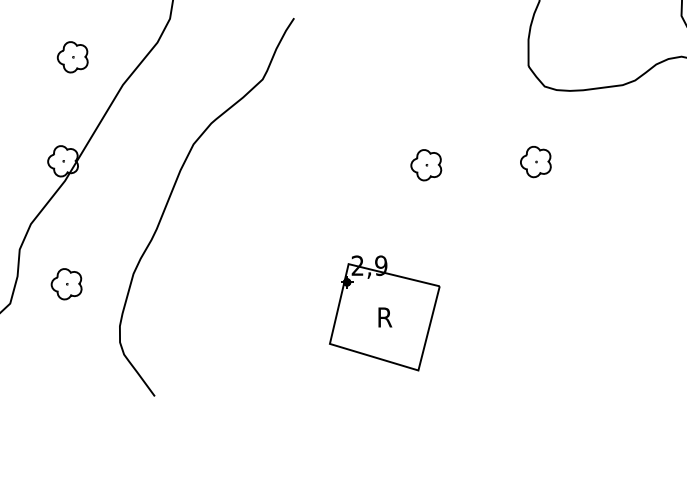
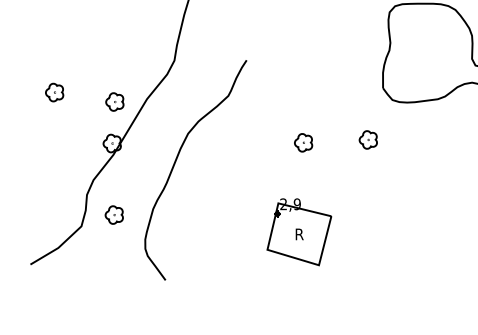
part: (72, 56) -> (114, 101), moved
part: (534, 161) -> (367, 139), moved
part: (426, 164) -> (303, 142), moved

